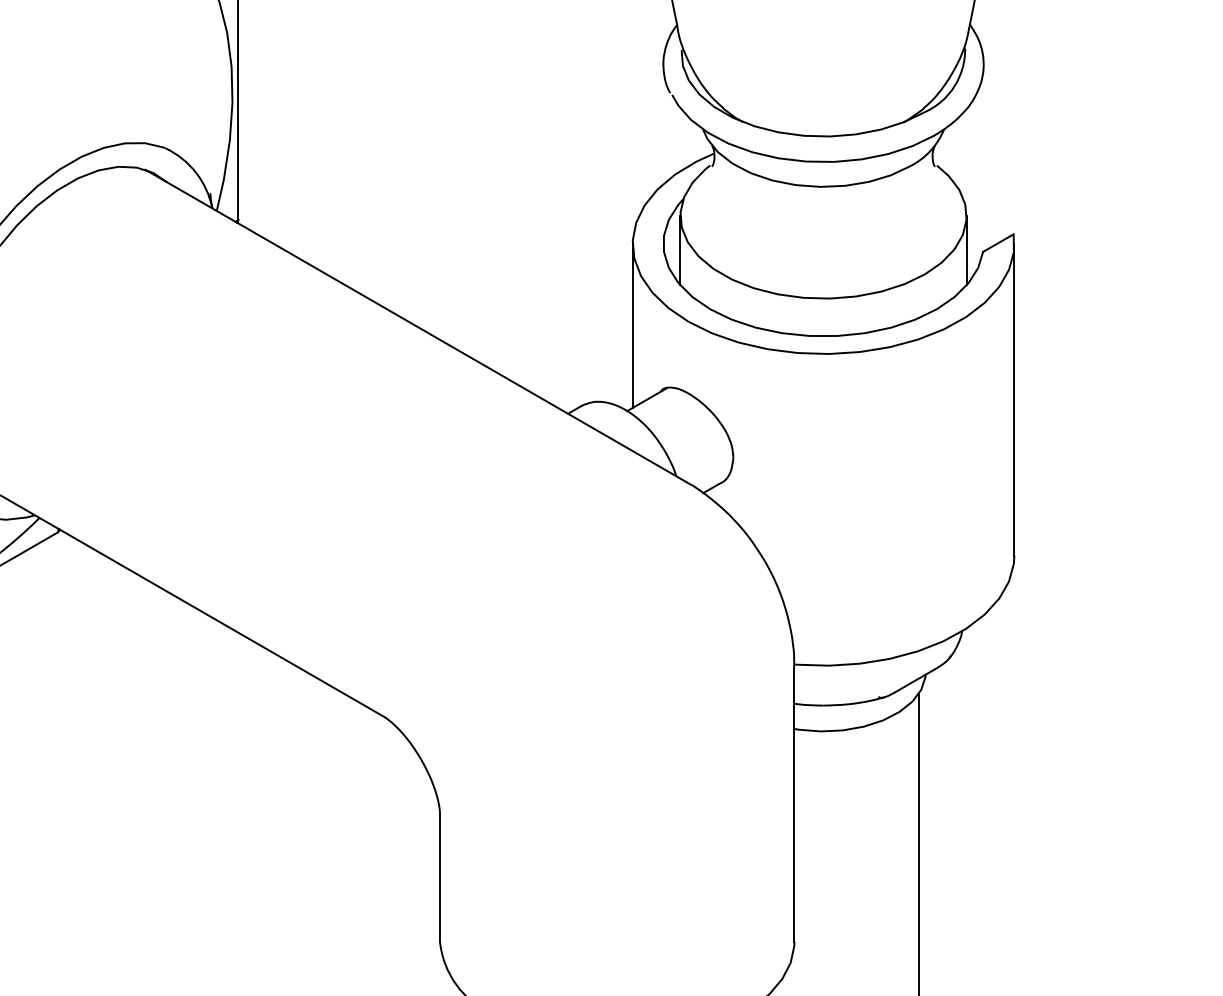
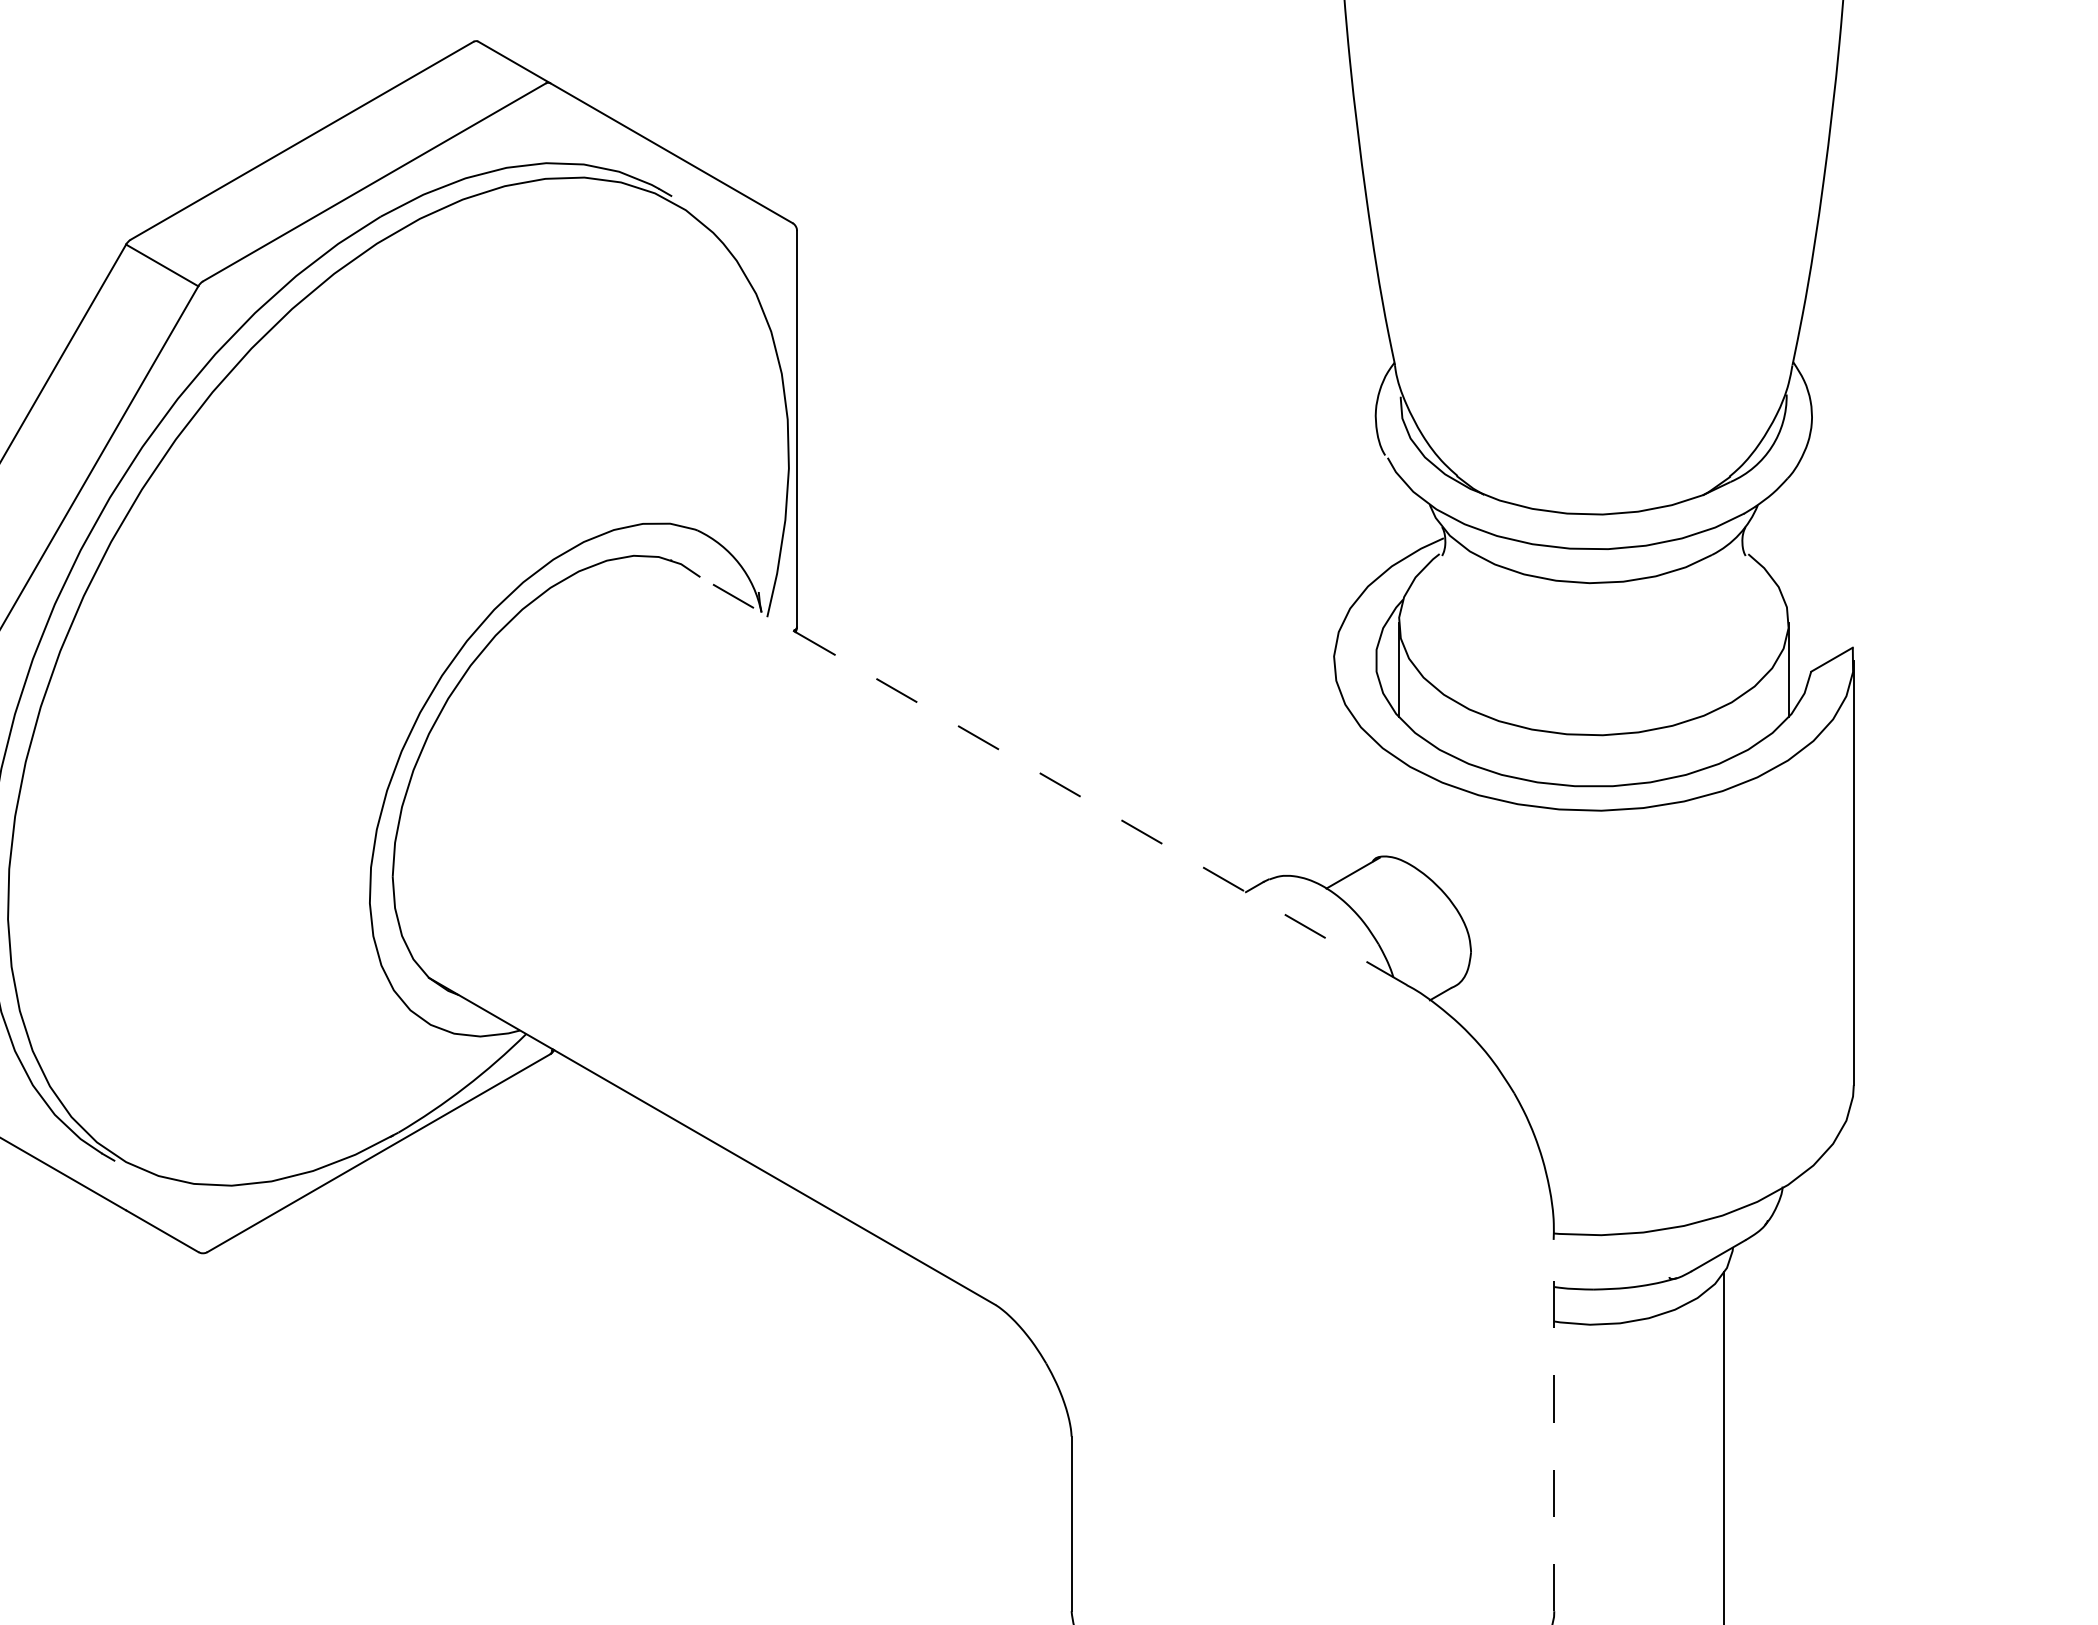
line: (415, 325) -> (1038, 772), solid -> dashed
line: (632, 325) -> (1333, 772), removed
line: (794, 805) -> (1554, 1425), solid -> dashed

